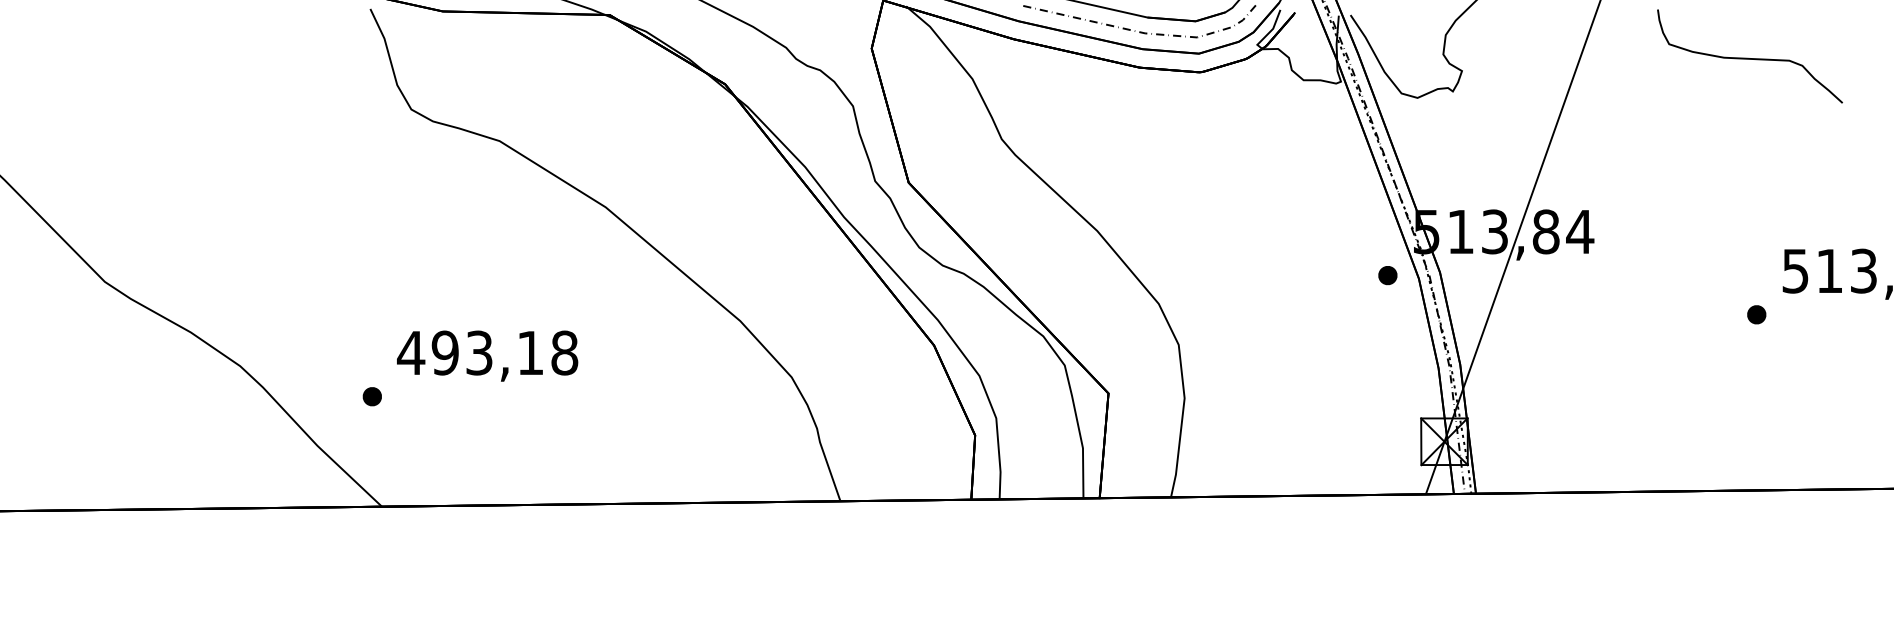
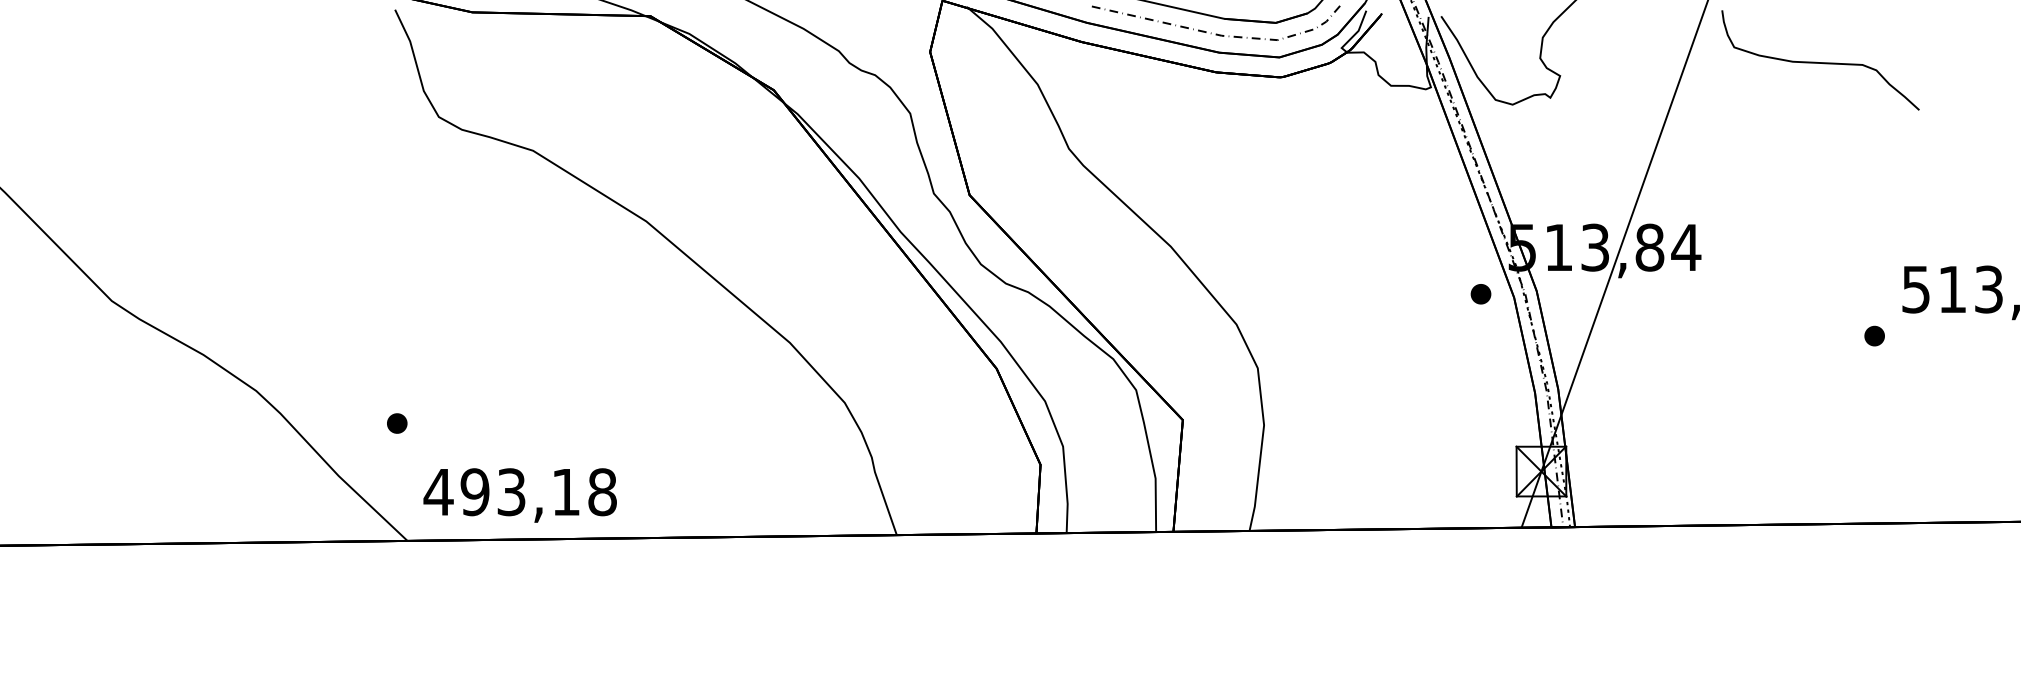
curve: (1748, 57) -> (1818, 61), moved
text: (487, 355) -> (520, 494), moved

